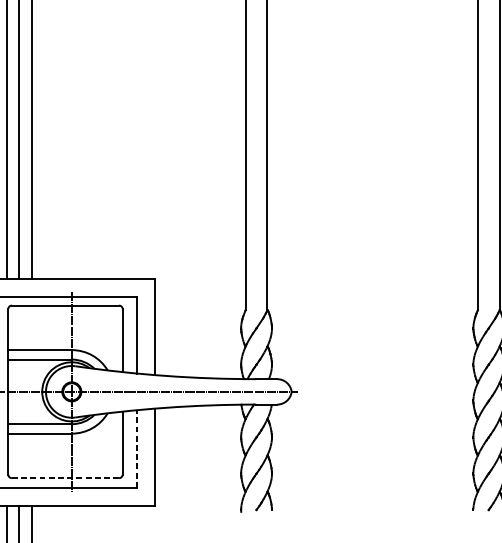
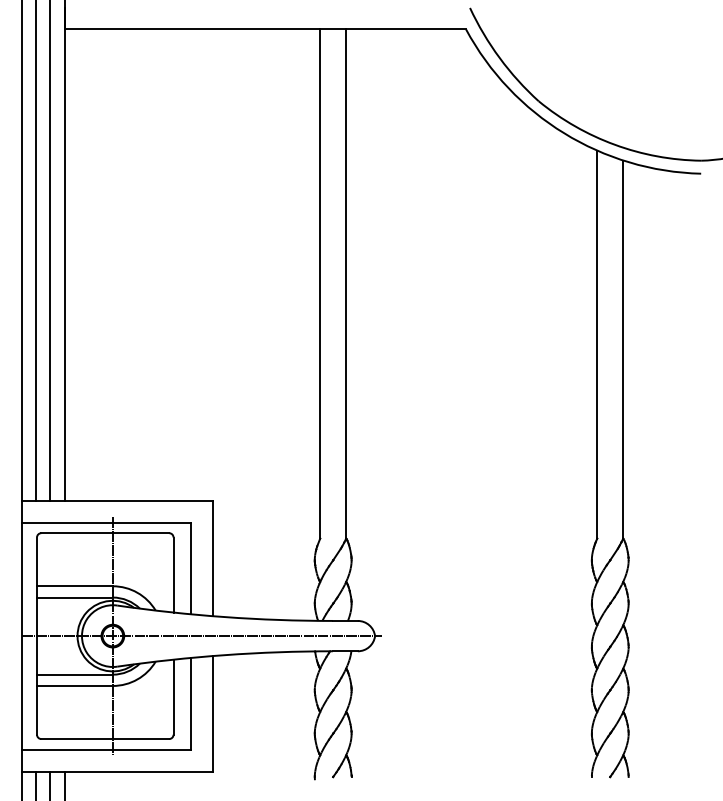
line: (136, 448) -> (190, 703), dashed -> solid
line: (65, 478) -> (105, 739), dashed -> solid

